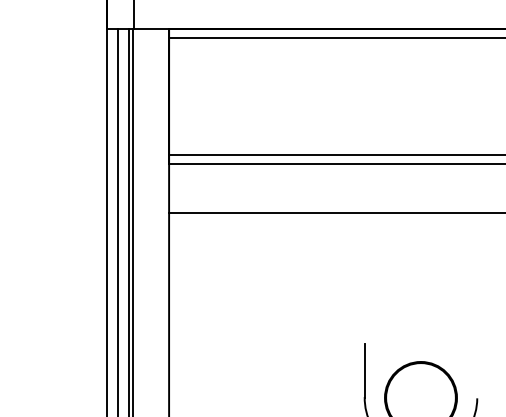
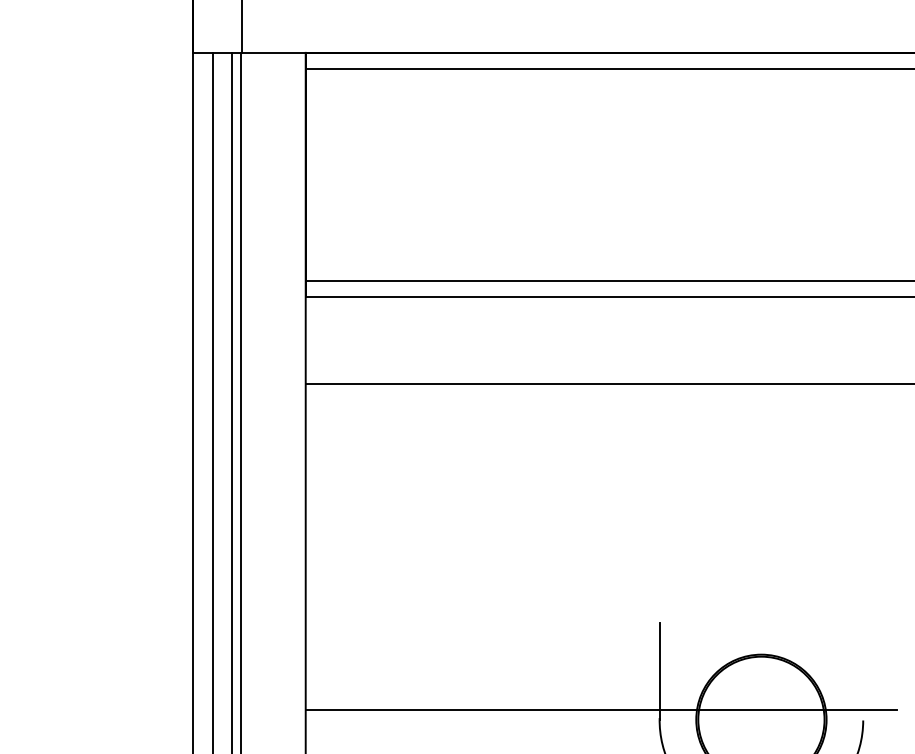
line: (332, 392) -> (601, 709), added

